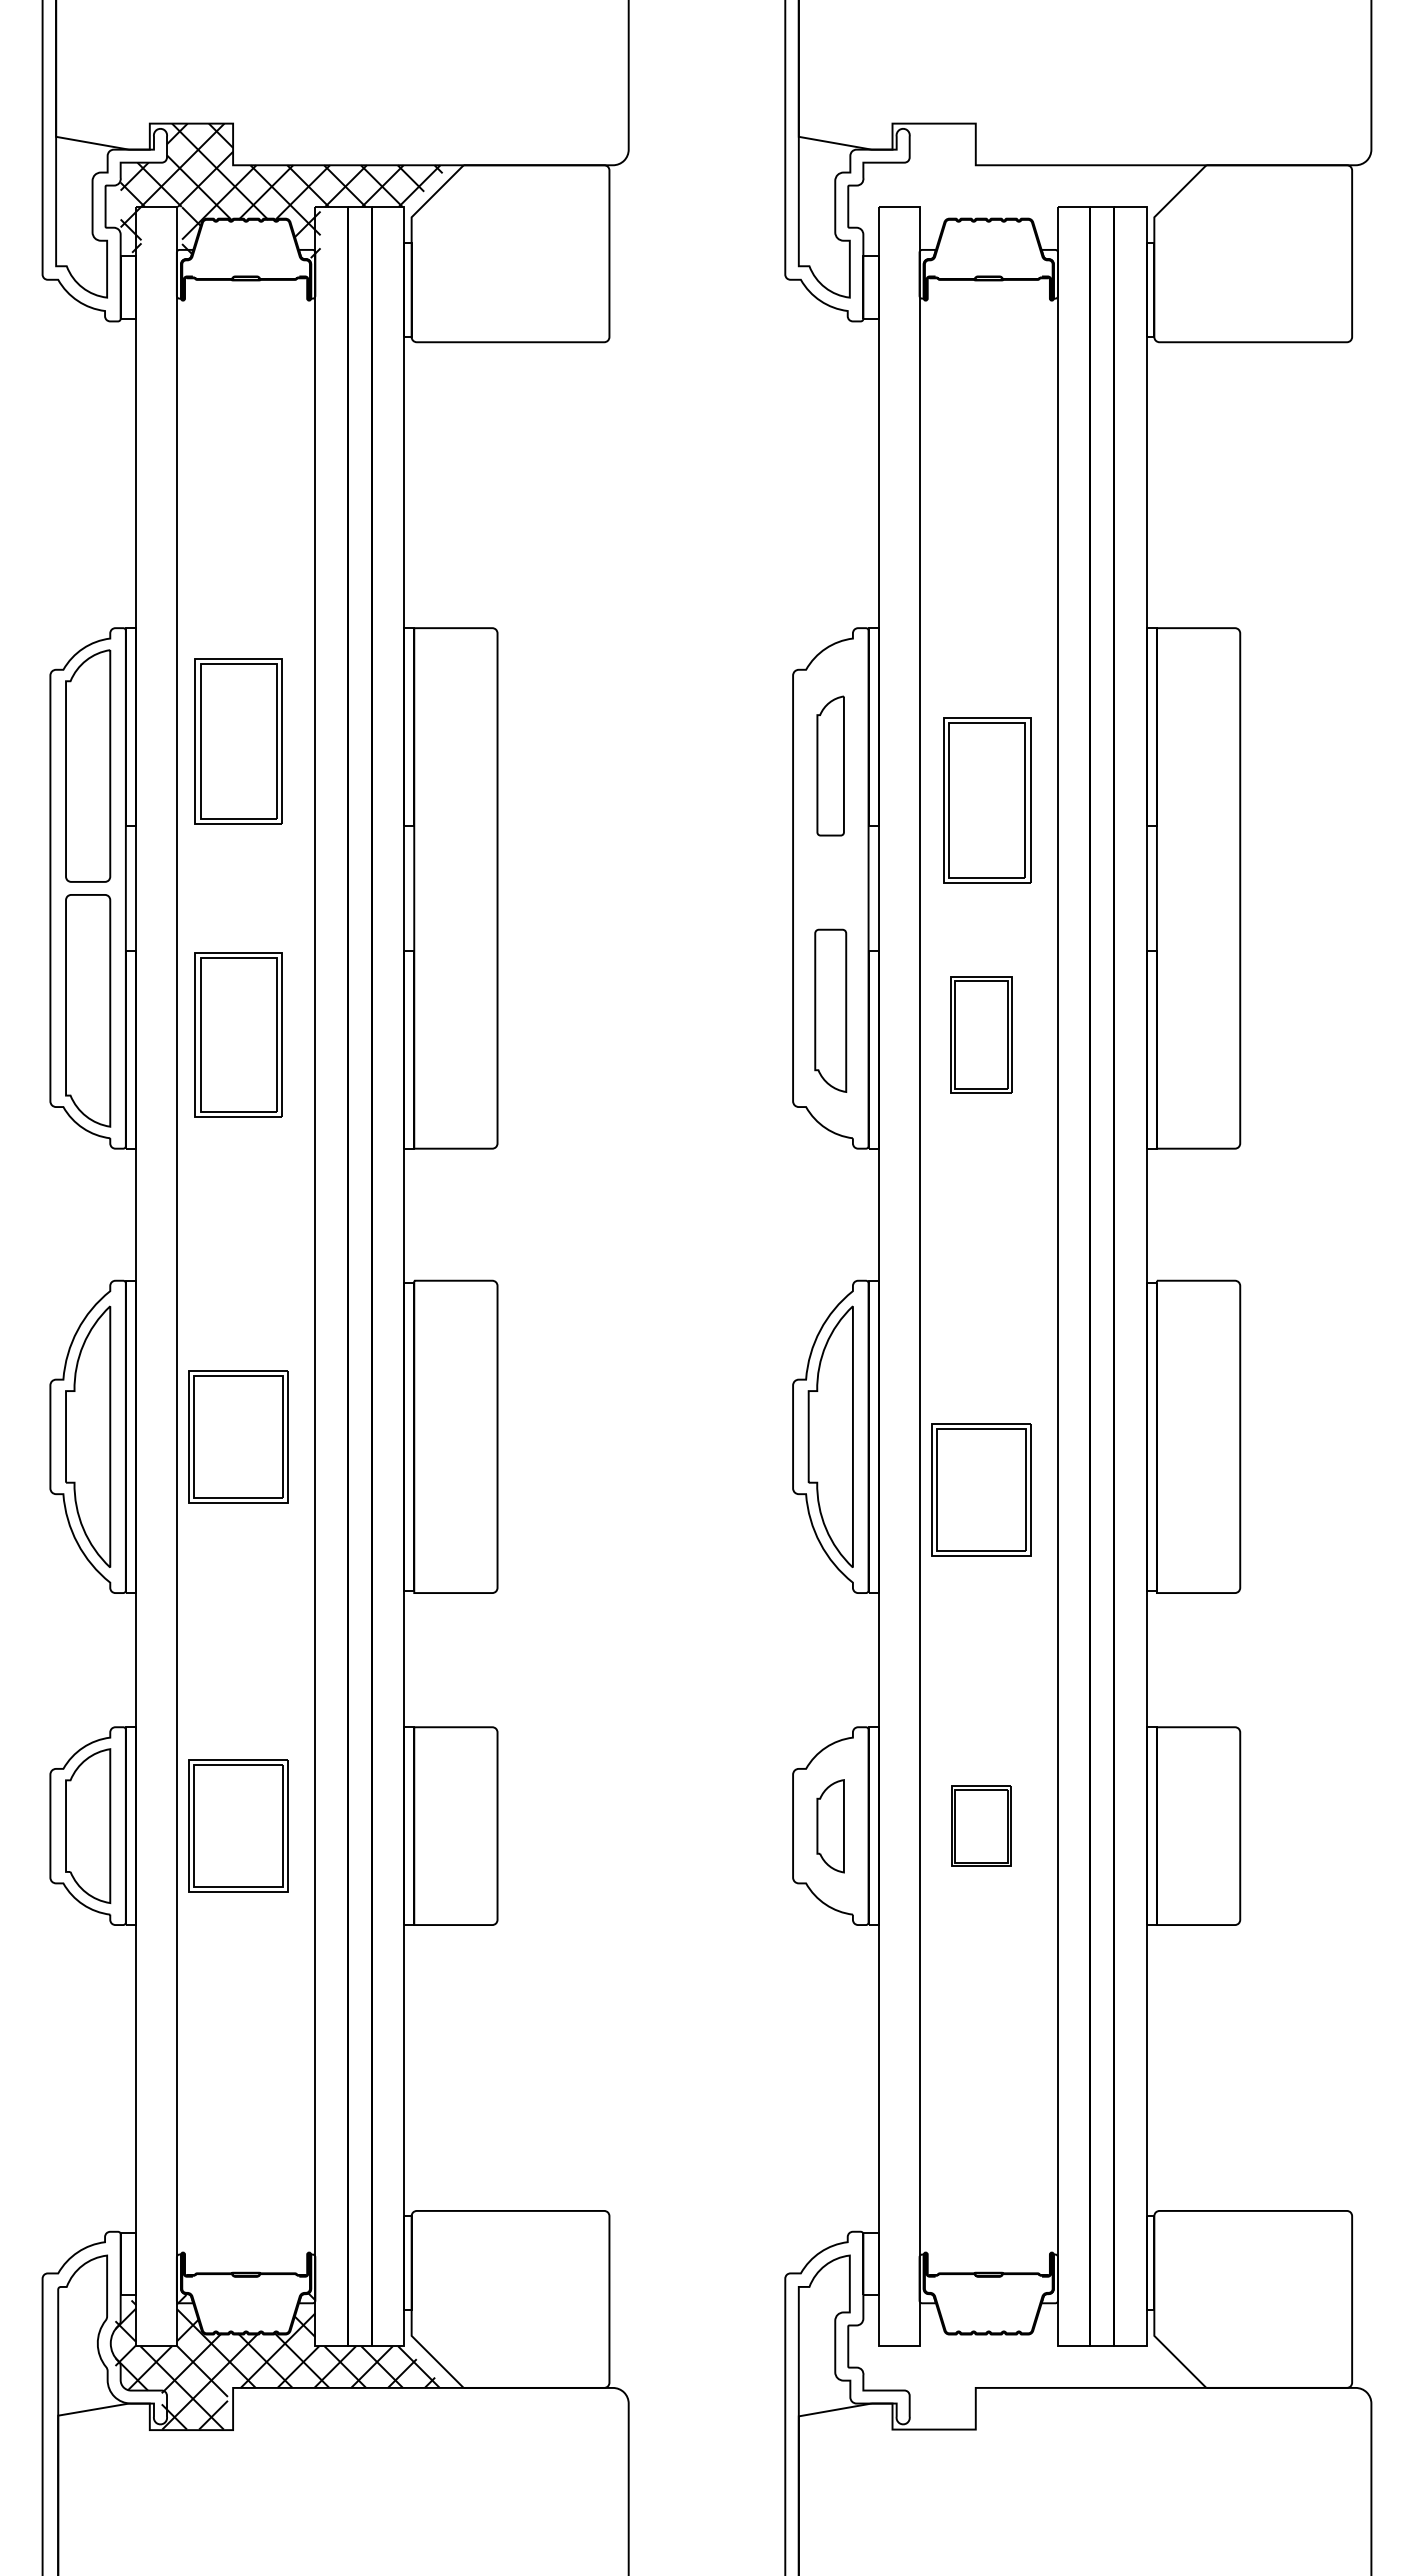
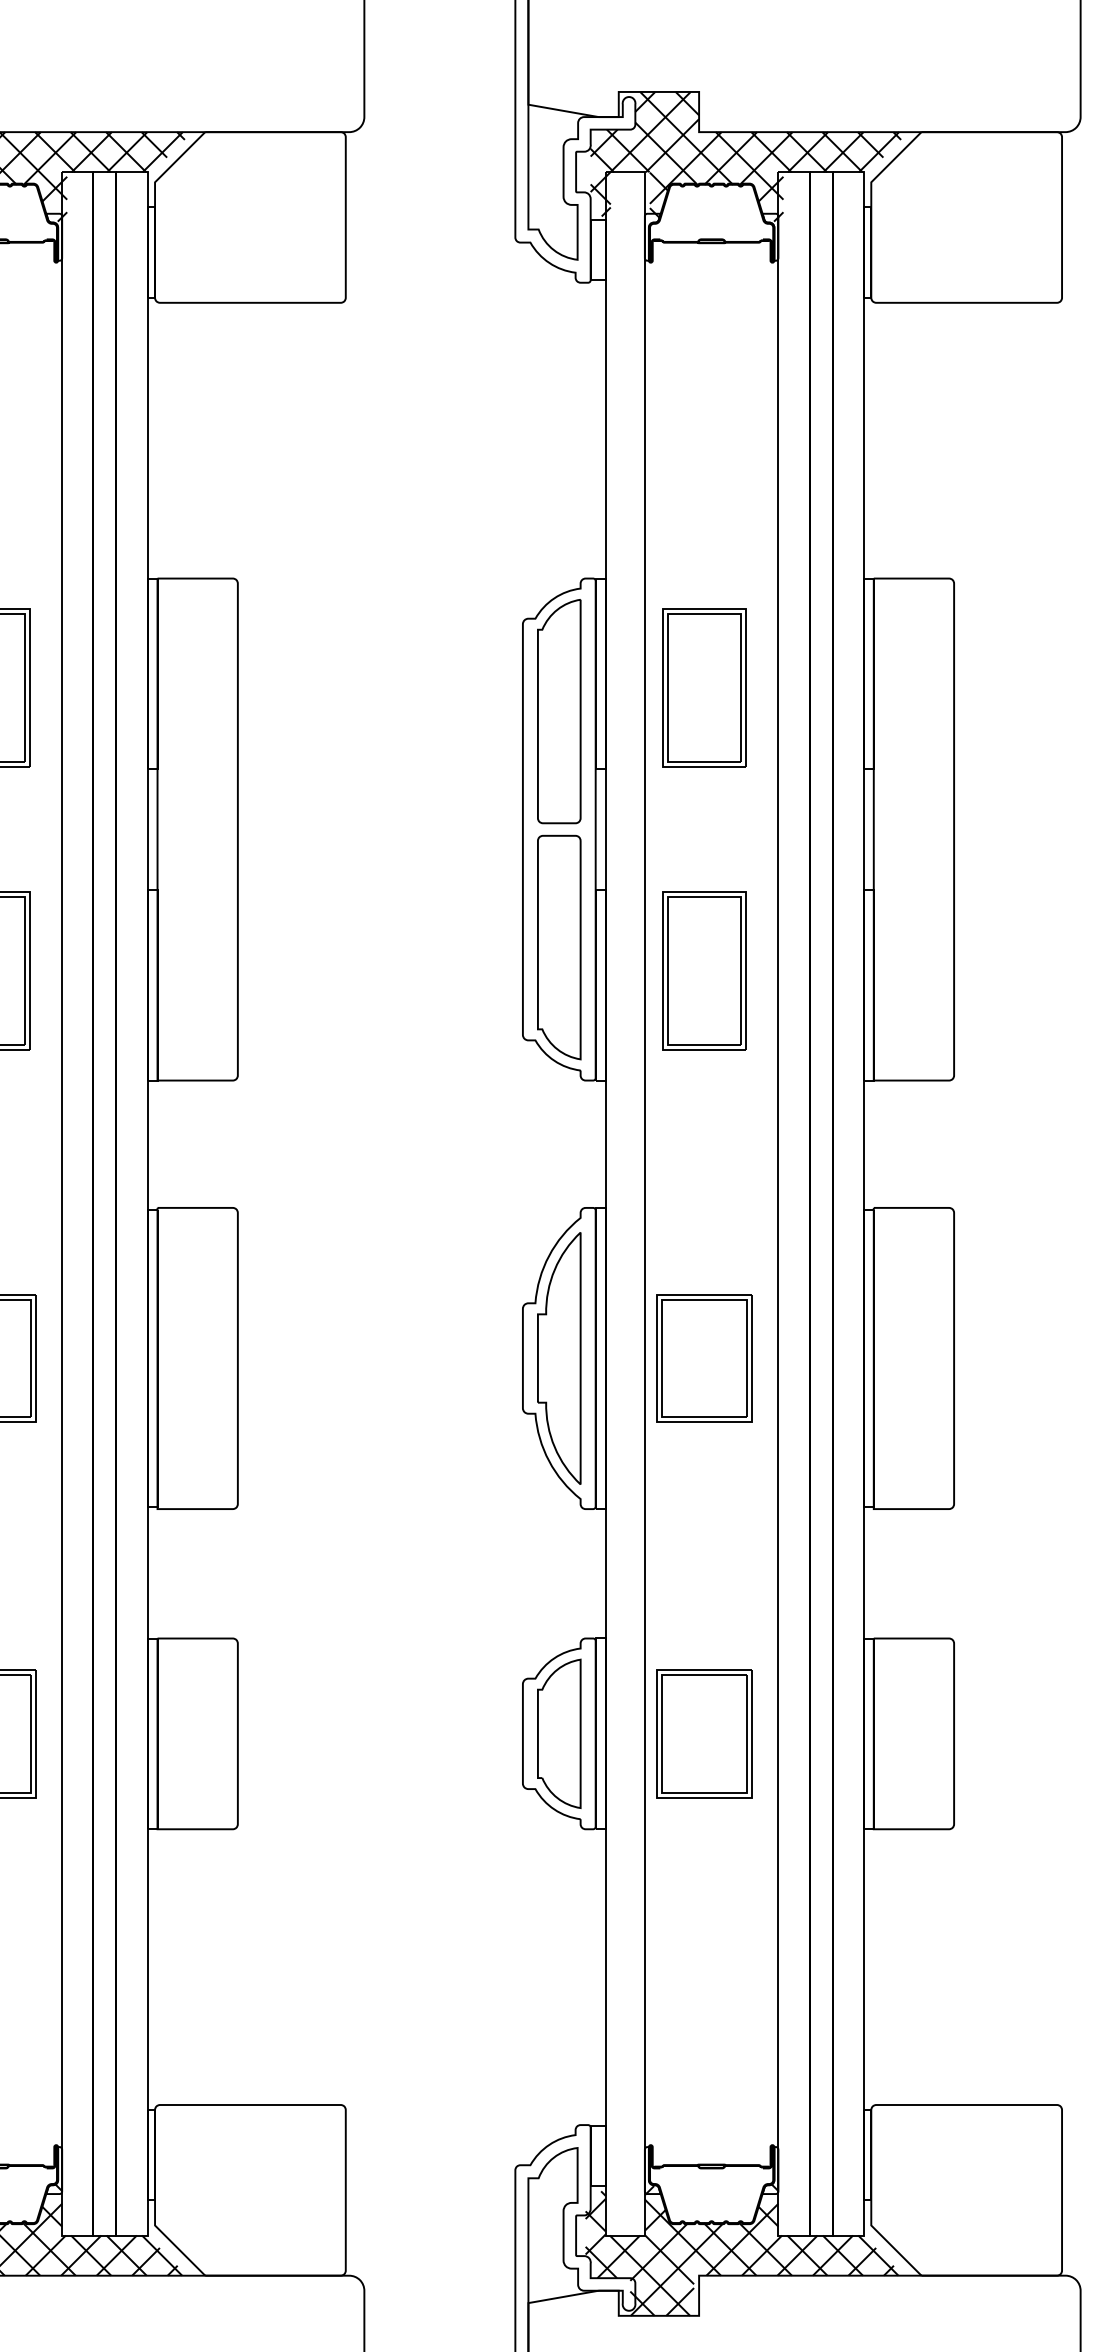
hatch: (1024, 190) -> (746, 156), added
part: (830, 765) -> (558, 711), size x1.67
part: (987, 800) -> (704, 687), moved
part: (830, 1010) -> (558, 947), size x1.43
part: (981, 1034) -> (704, 970), size x1.43
part: (981, 1489) -> (704, 1358), moved
part: (981, 1825) -> (704, 1733), size x1.67
part: (830, 1826) -> (558, 1734), size x1.67
hatch: (1020, 2361) -> (742, 2250), added

